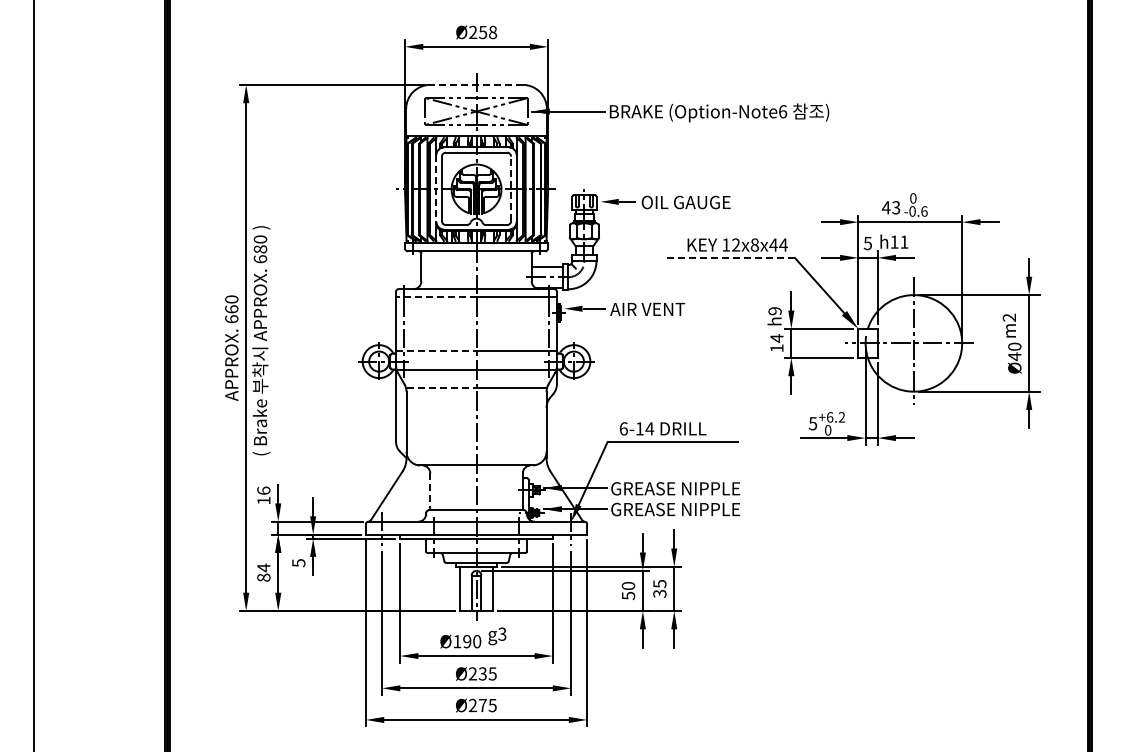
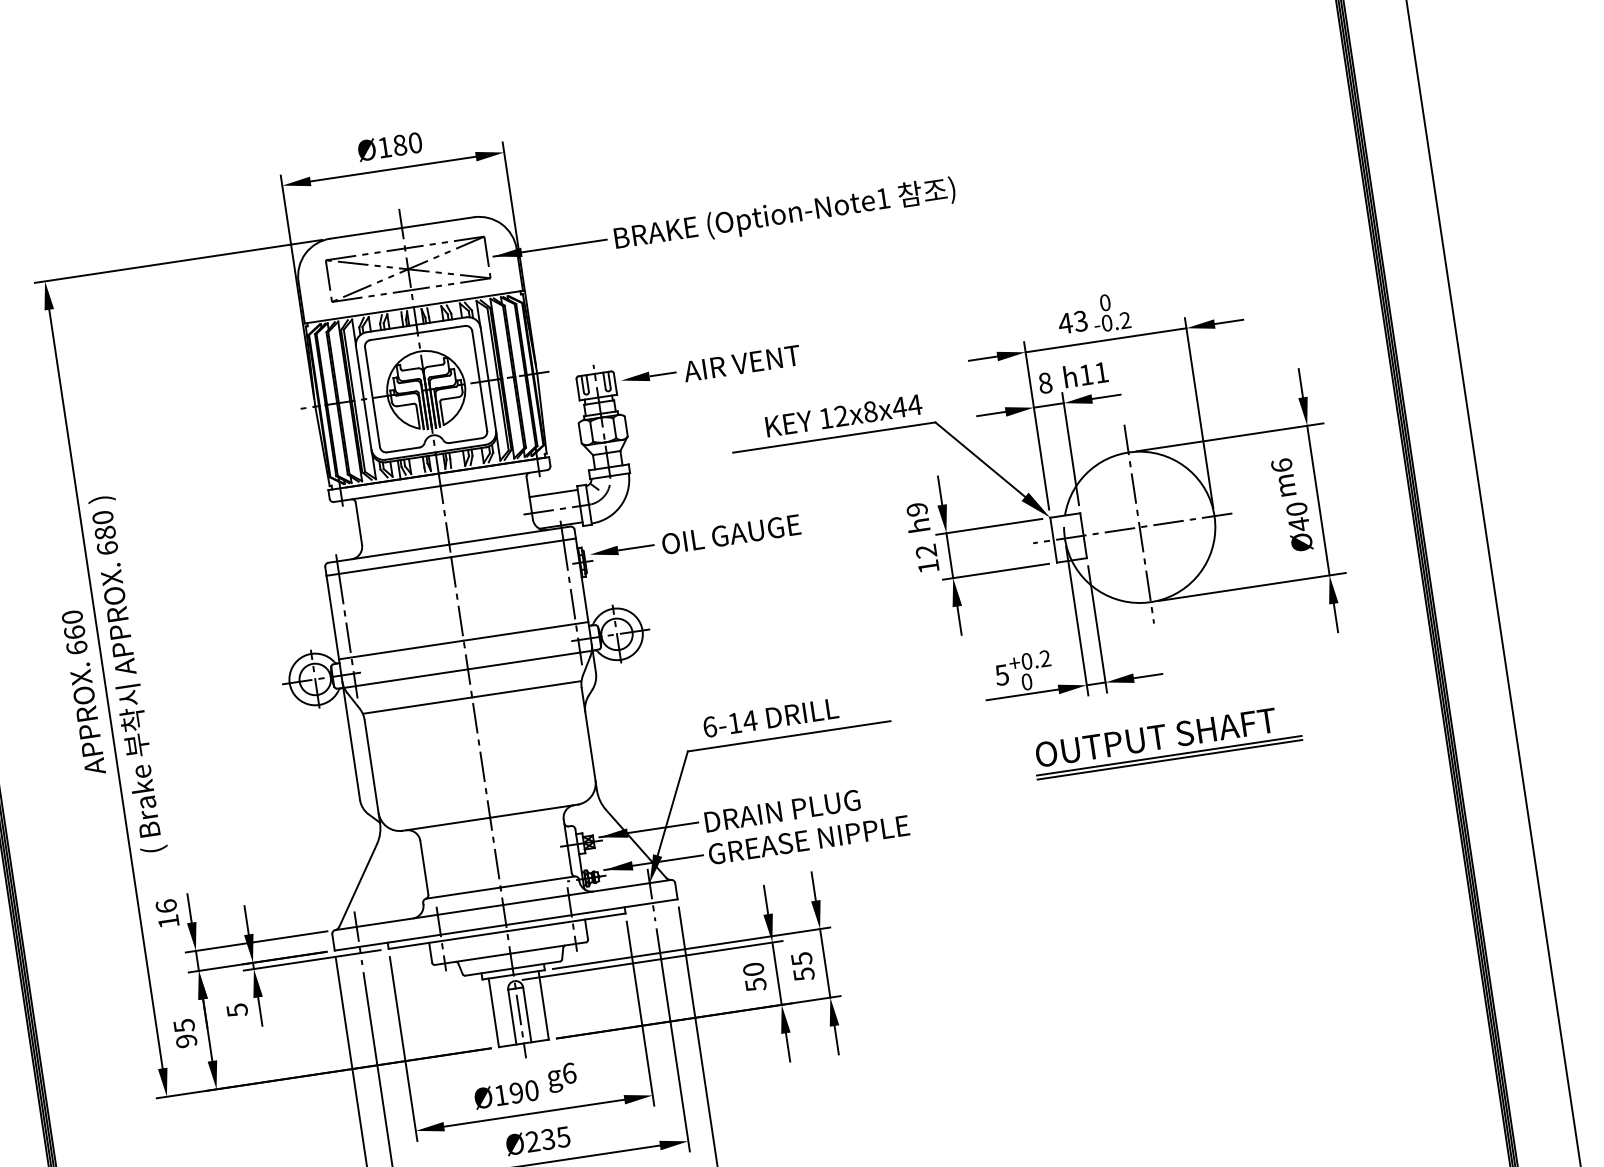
text: (483, 32) -> (400, 145), Ø258 -> Ø180
line: (476, 84) -> (401, 227), dashed -> solid
text: (783, 111) -> (883, 198), (Option-Note6 -> (Option-Note1
line: (511, 188) -> (480, 380), dashed -> solid
line: (436, 189) -> (364, 399), dashed -> solid
text: (685, 202) -> (753, 361), OIL GAUGE -> AIR VENT
text: (924, 211) -> (1125, 320), -0.6 -> -0.2
text: (867, 243) -> (1044, 383), 5 -> 8
line: (729, 257) -> (834, 436), dashed -> solid
line: (435, 297) -> (387, 567), dashed -> solid
text: (654, 309) -> (729, 534), AIR VENT -> OIL GAUGE
text: (1009, 317) -> (1281, 465), m2 -> m6
text: (776, 338) -> (925, 551), 14 -> 12
line: (436, 351) -> (401, 650), dashed -> solid
line: (441, 387) -> (417, 705), dashed -> solid
text: (830, 417) -> (1027, 661), +6.2 -> +0.2
part: (910, 481) -> (1166, 742), added
text: (675, 488) -> (803, 807), GREASE NIPPLE -> DRAIN PLUG
line: (430, 491) -> (424, 868), dashed -> solid
text: (263, 572) -> (184, 1033), 84 -> 95
text: (659, 593) -> (803, 973), 35 -> 55
text: (502, 633) -> (569, 1072), g3 -> g6

